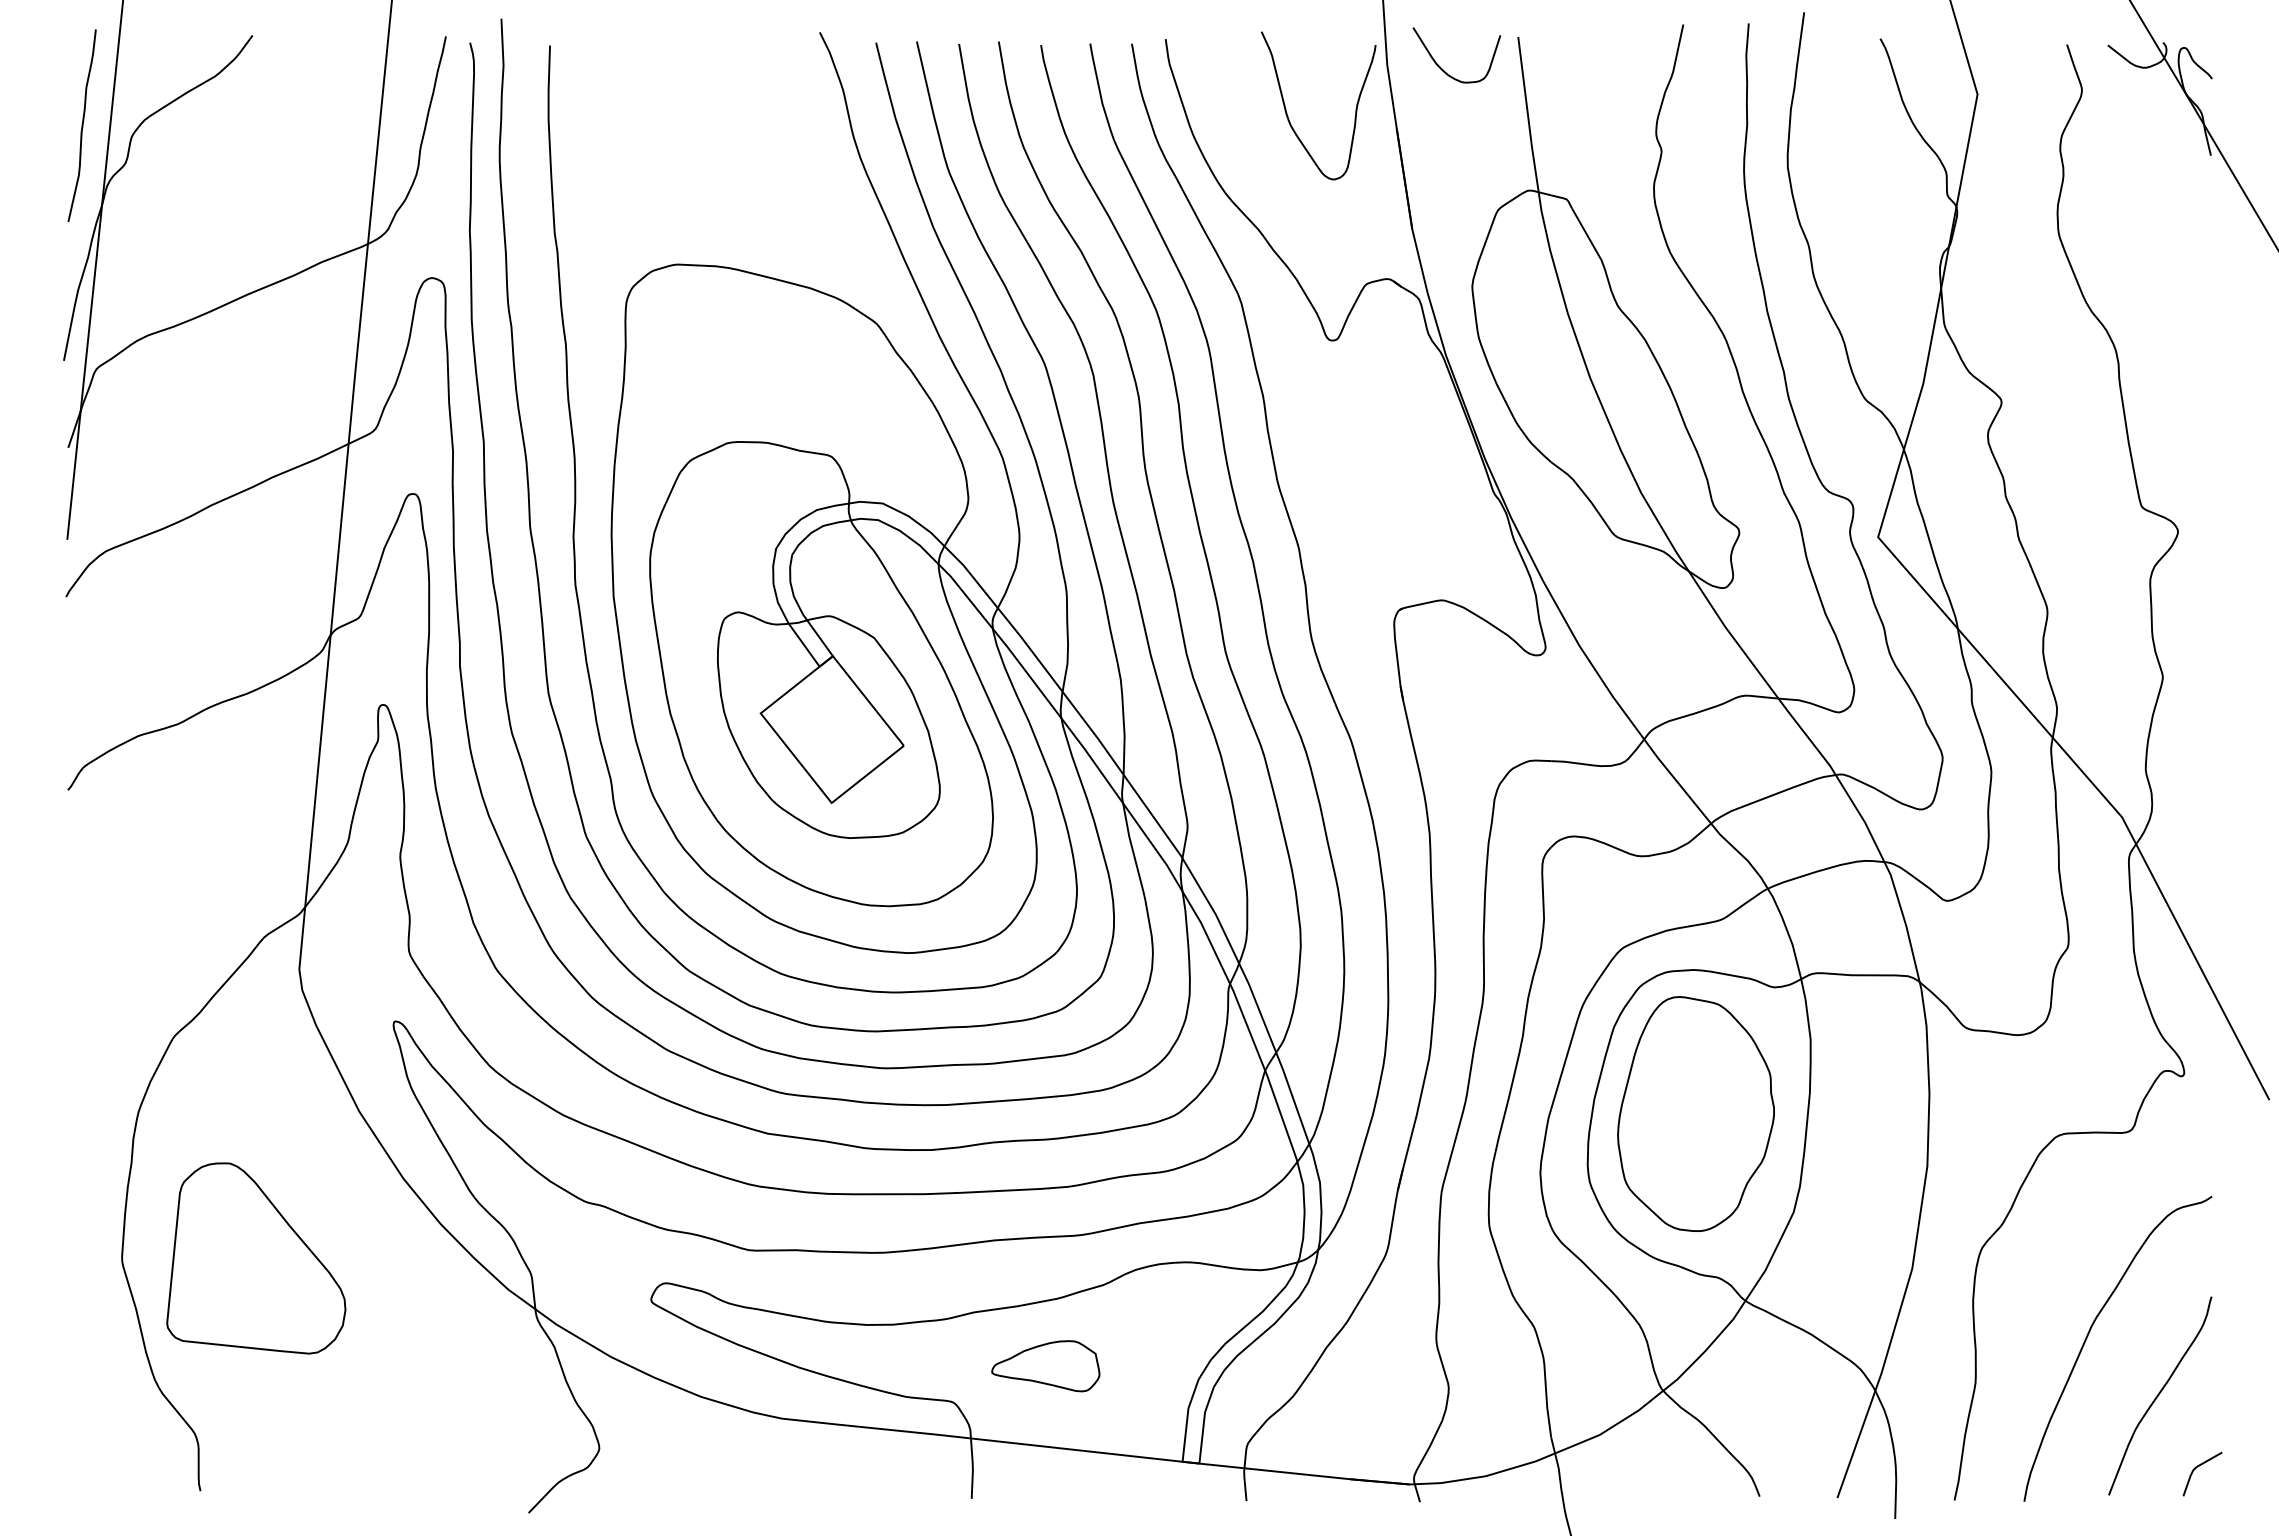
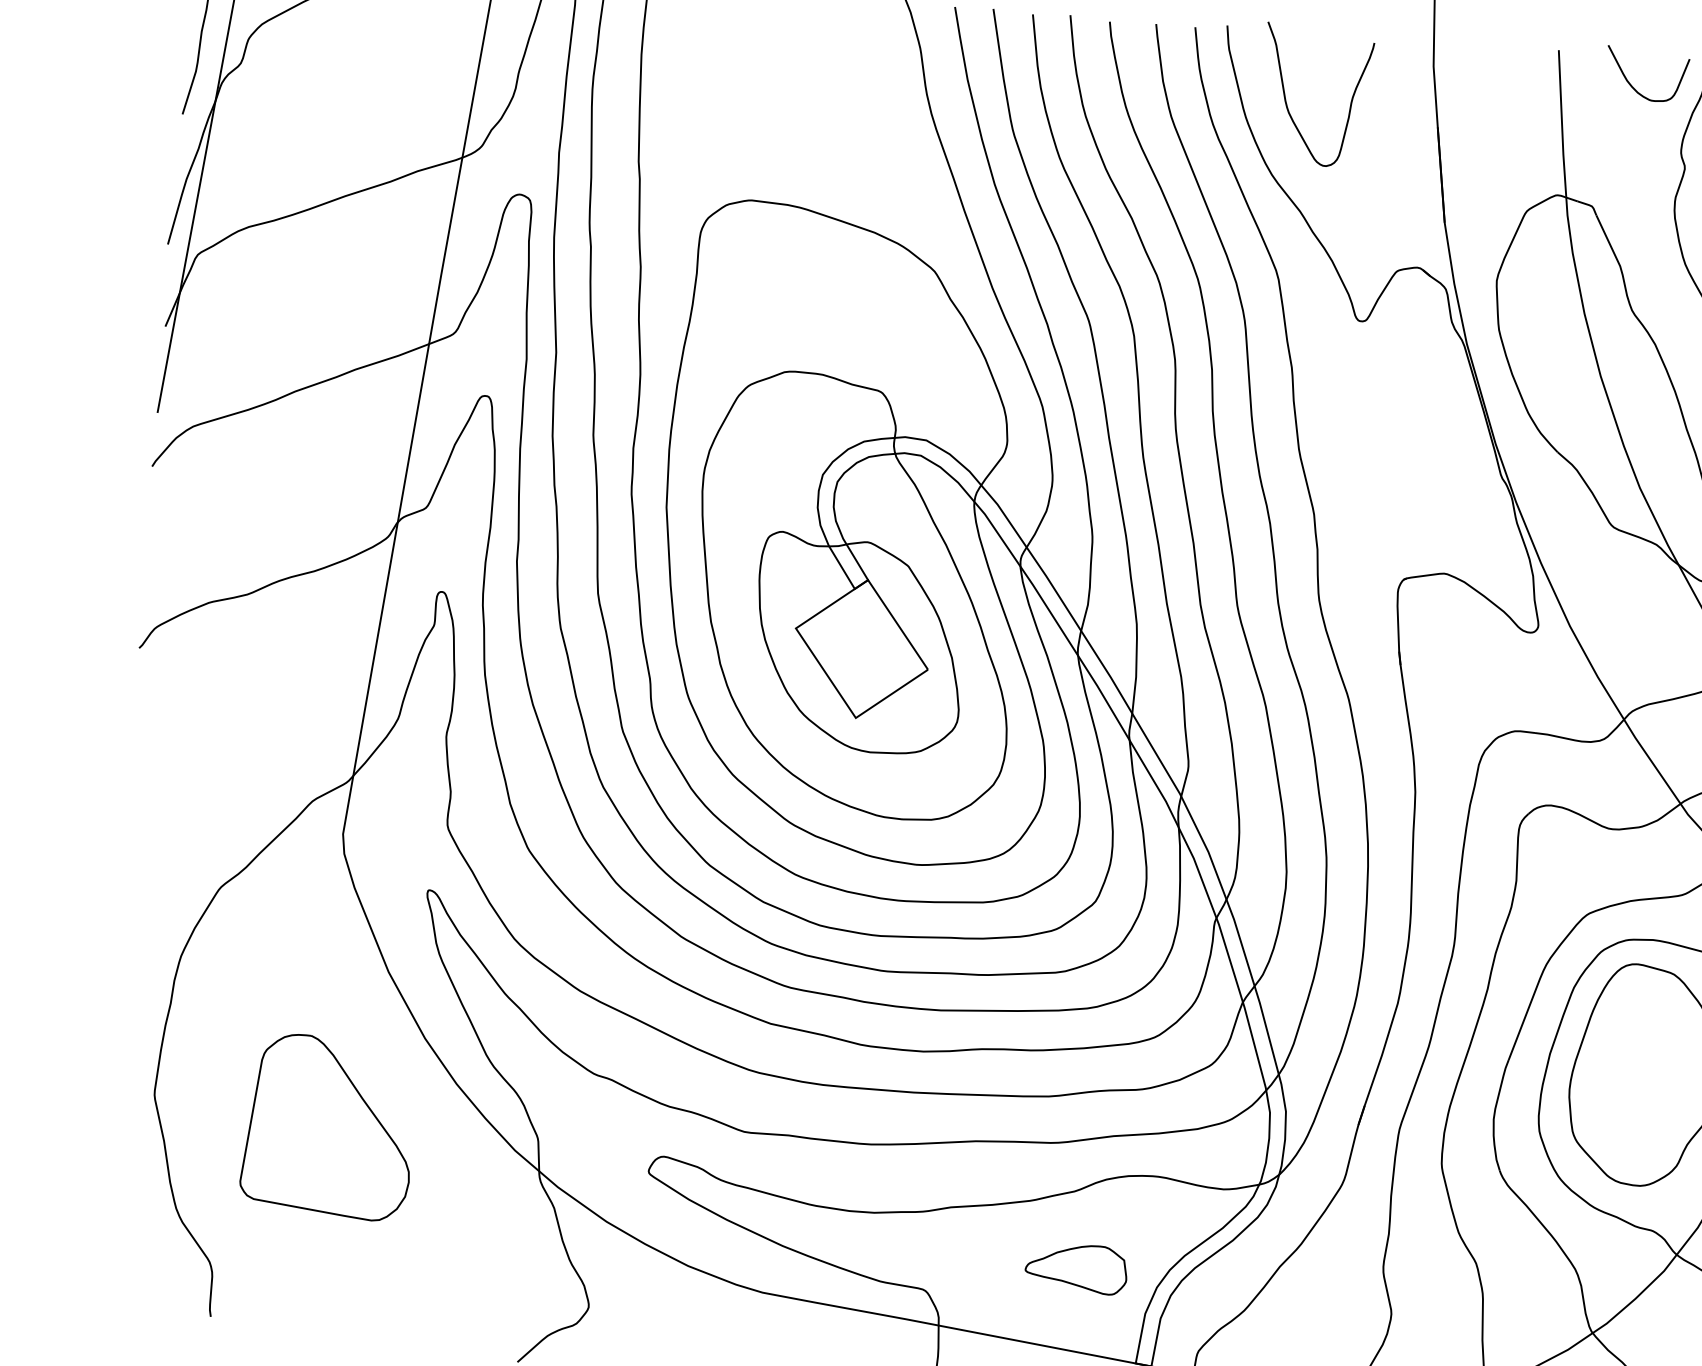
curve: (1442, 68) -> (1632, 85), moved
curve: (1287, 112) -> (1286, 99), moved
part: (256, 1258) -> (329, 1127), moved
part: (1045, 1366) -> (1076, 1268), moved

